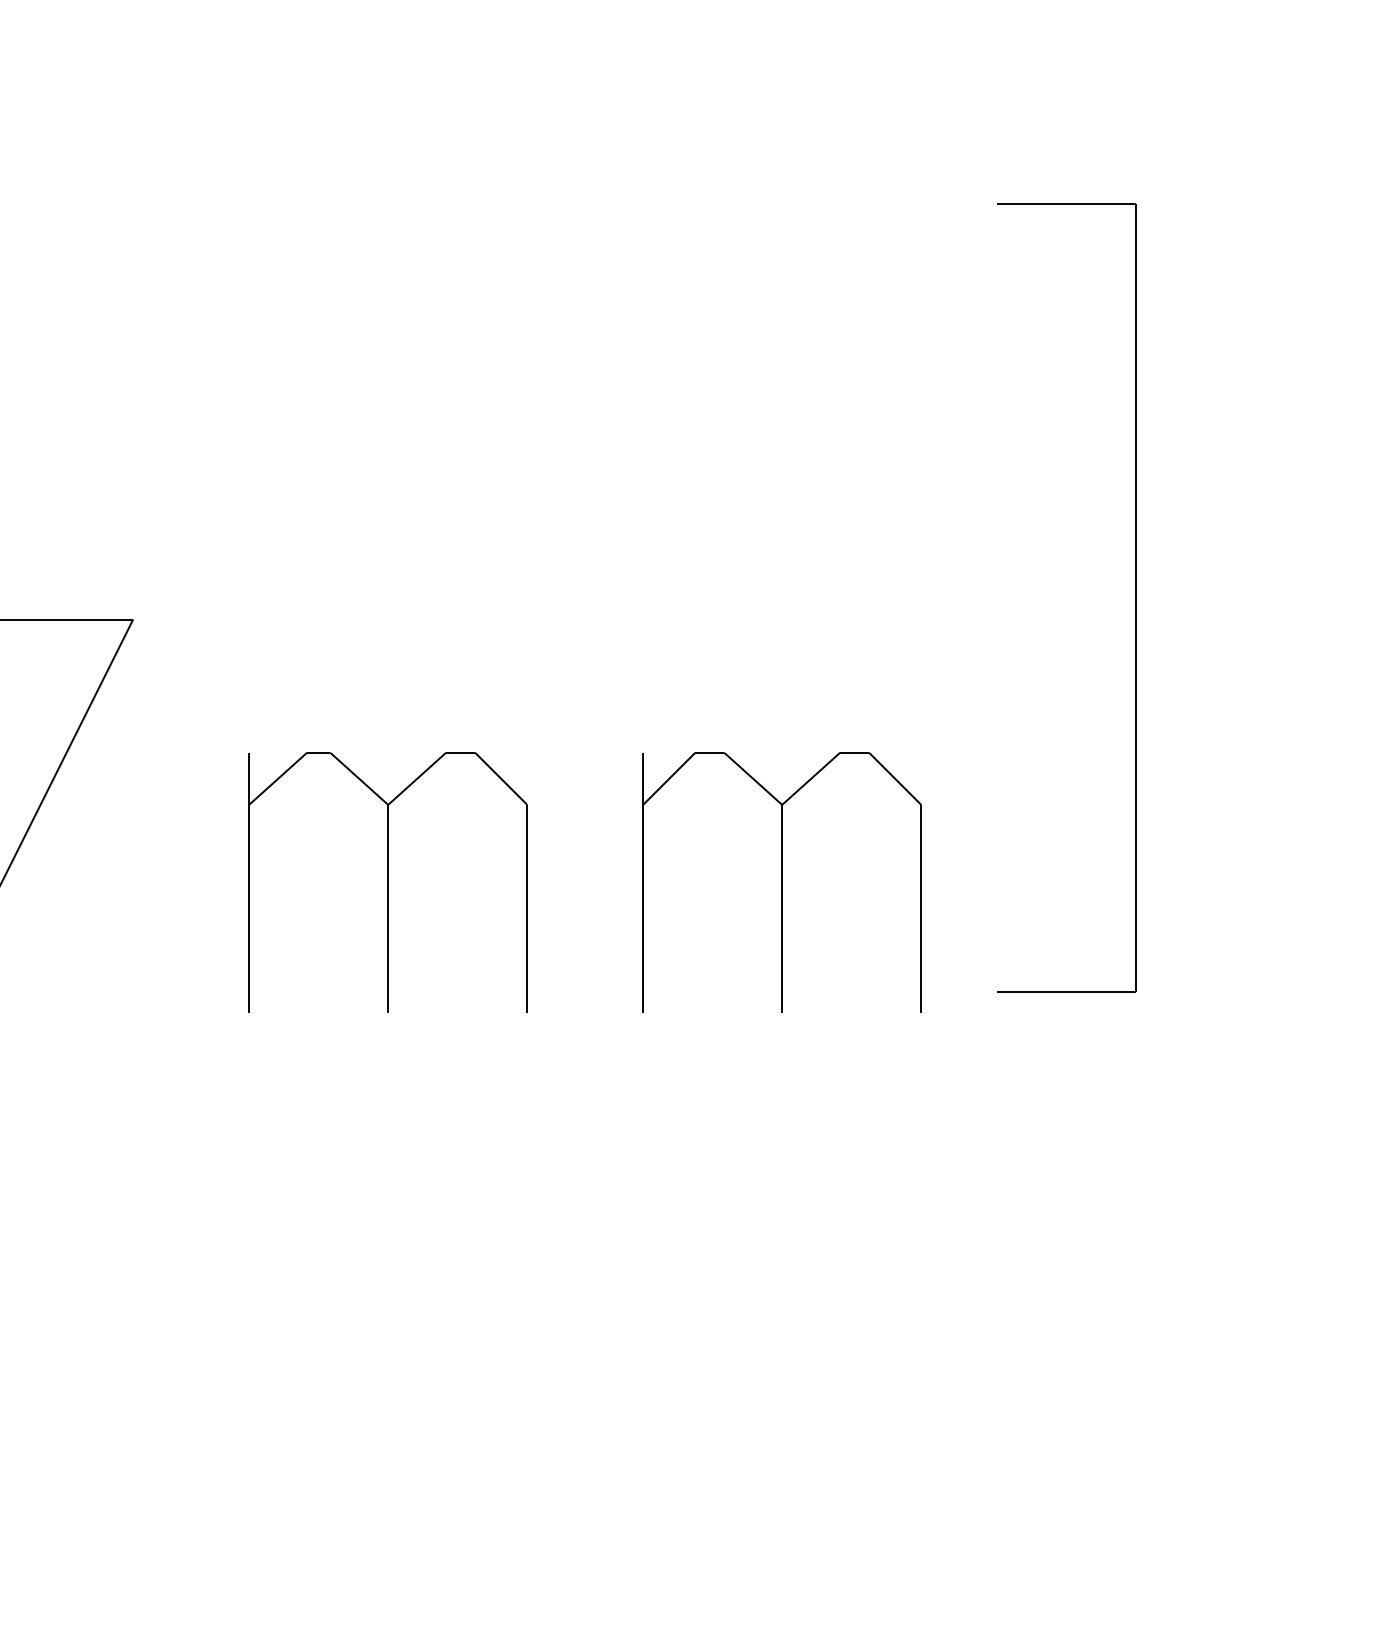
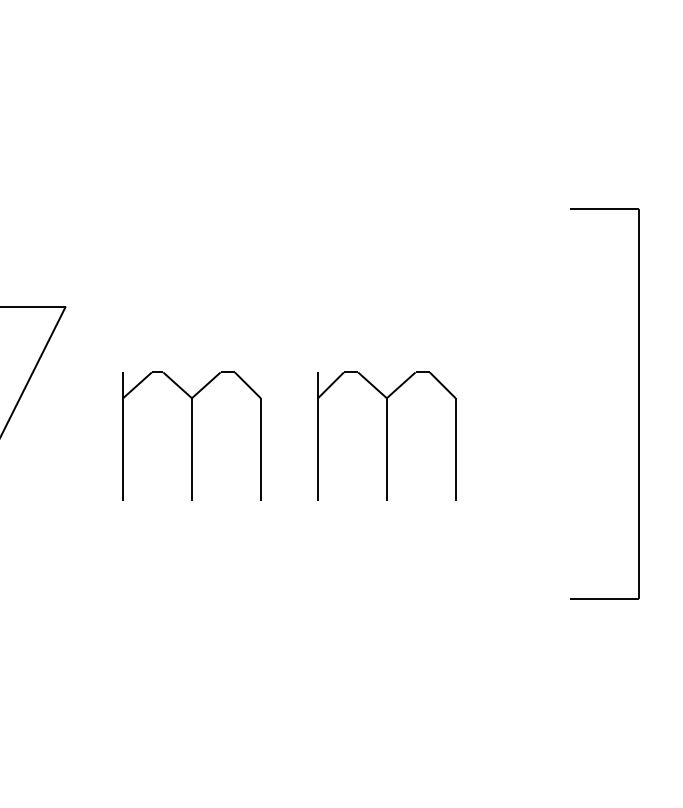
part: (1135, 597) -> (638, 403), moved

